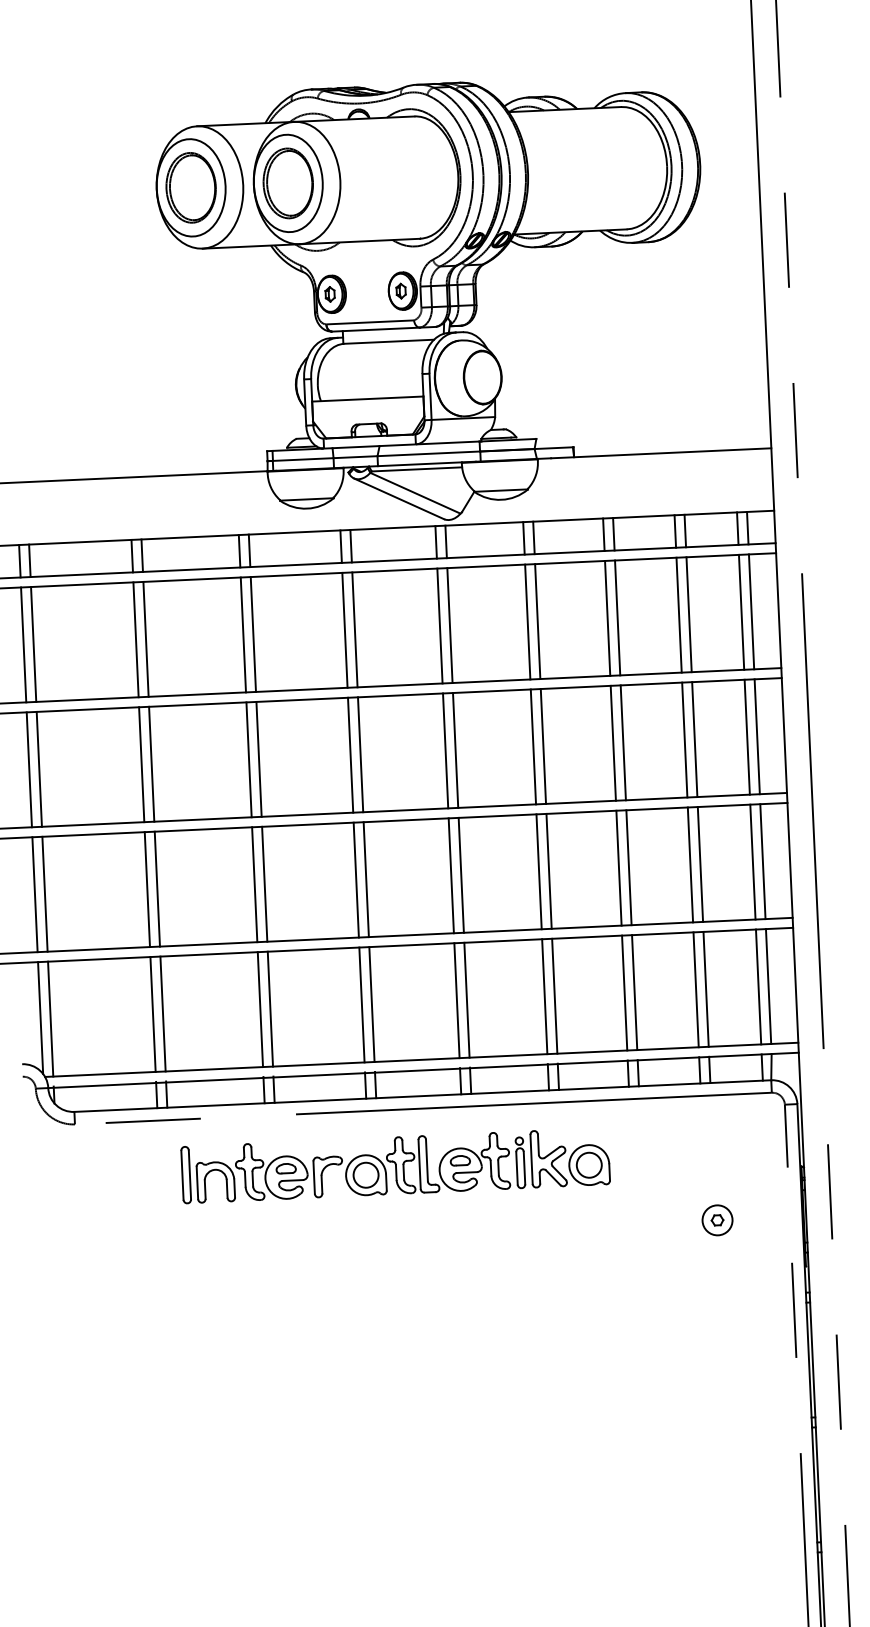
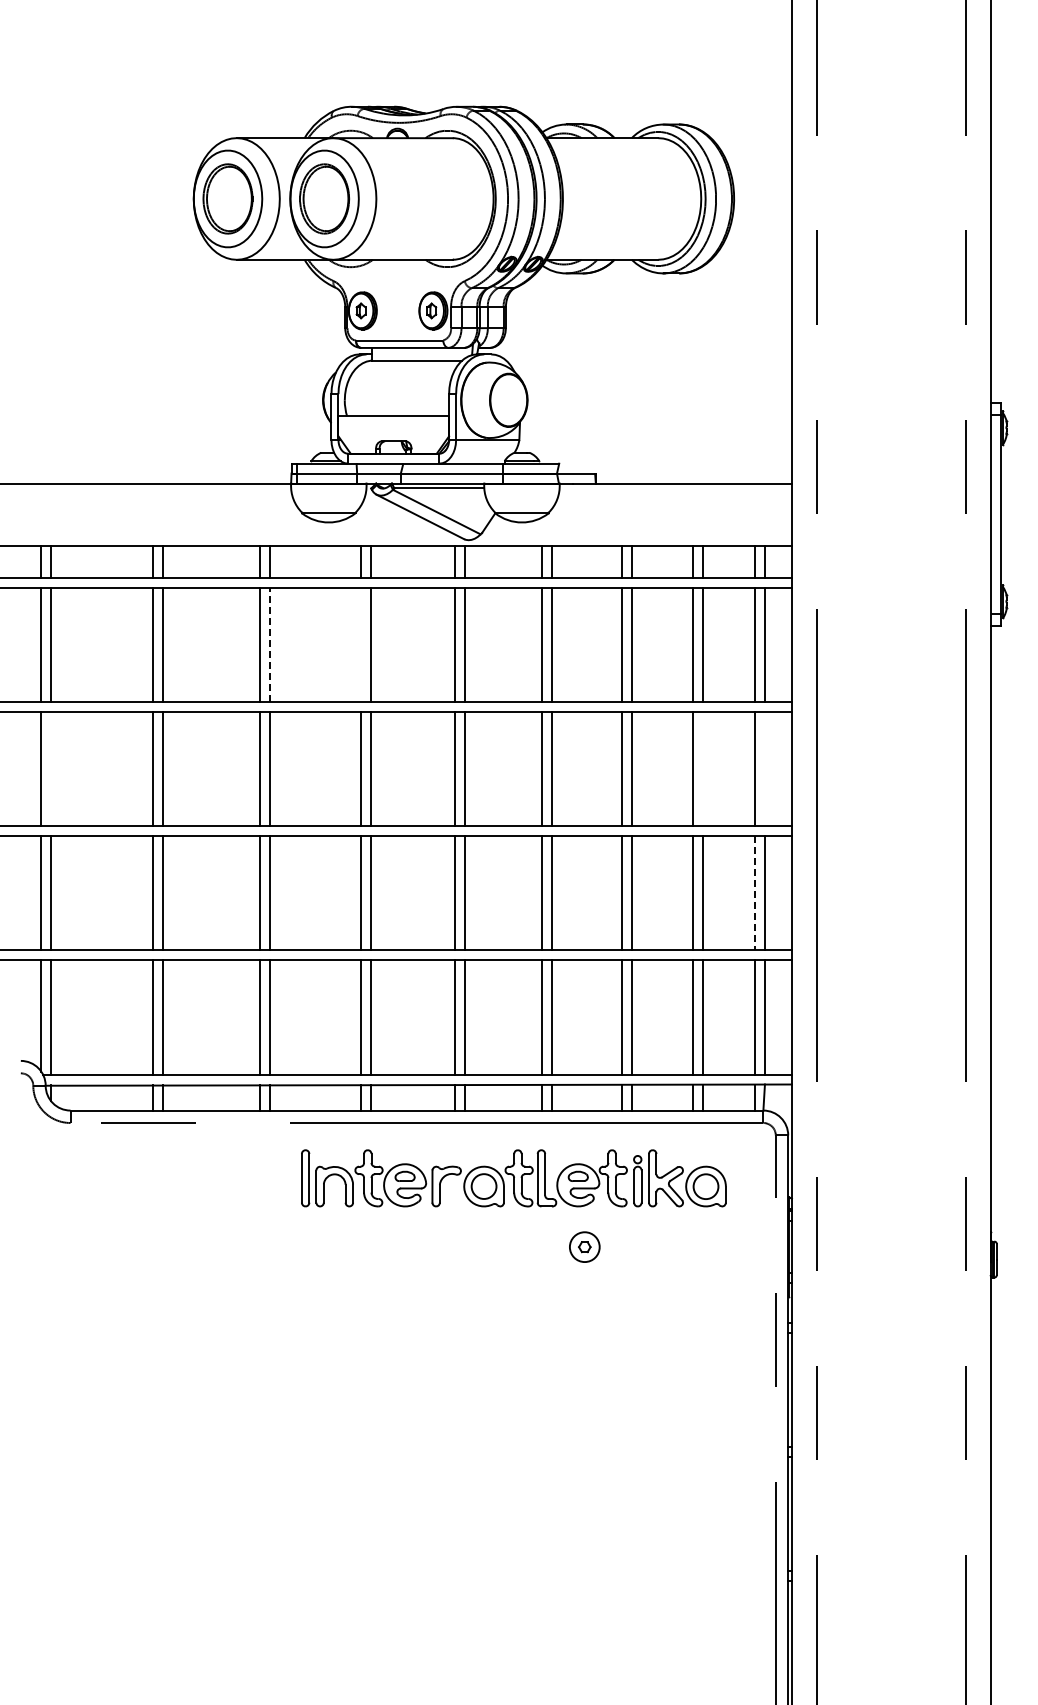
line: (344, 629) -> (360, 644), removed
line: (253, 634) -> (269, 644), solid -> dashed
line: (756, 737) -> (764, 769), removed
line: (694, 740) -> (702, 769), removed
line: (39, 769) -> (51, 769), removed
line: (753, 862) -> (755, 893), solid -> dashed
part: (395, 1165) -> (513, 1178), moved
part: (717, 1219) -> (584, 1246), moved

